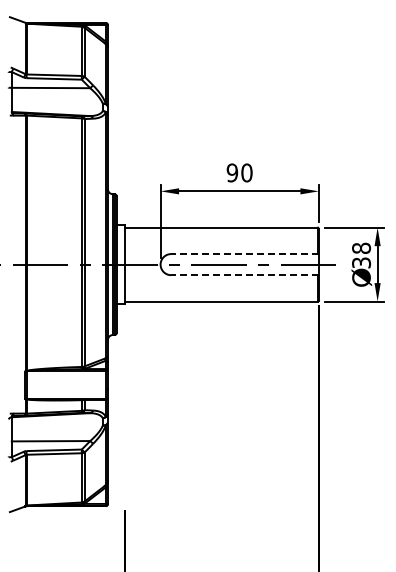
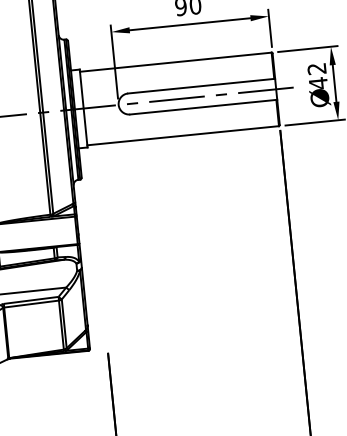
line: (245, 254) -> (202, 86), dashed -> solid
text: (361, 255) -> (317, 76), 38 -> 42
line: (245, 275) -> (204, 107), dashed -> solid

